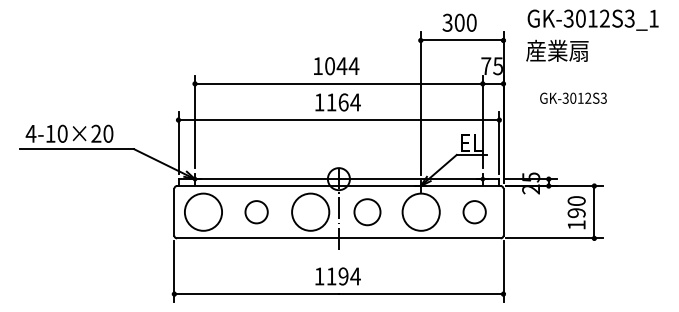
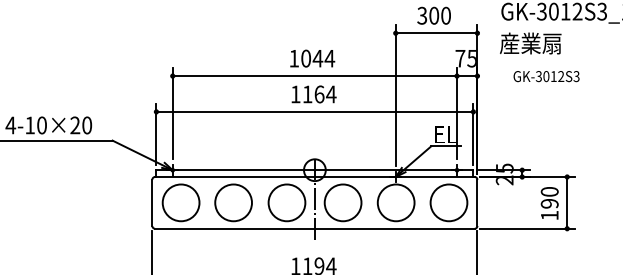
text: (573, 97) -> (546, 75), moved
circle: (256, 211) -> (233, 202), size x1.67
circle: (367, 211) -> (343, 202), size x1.43
circle: (474, 211) -> (448, 202), size x1.67

